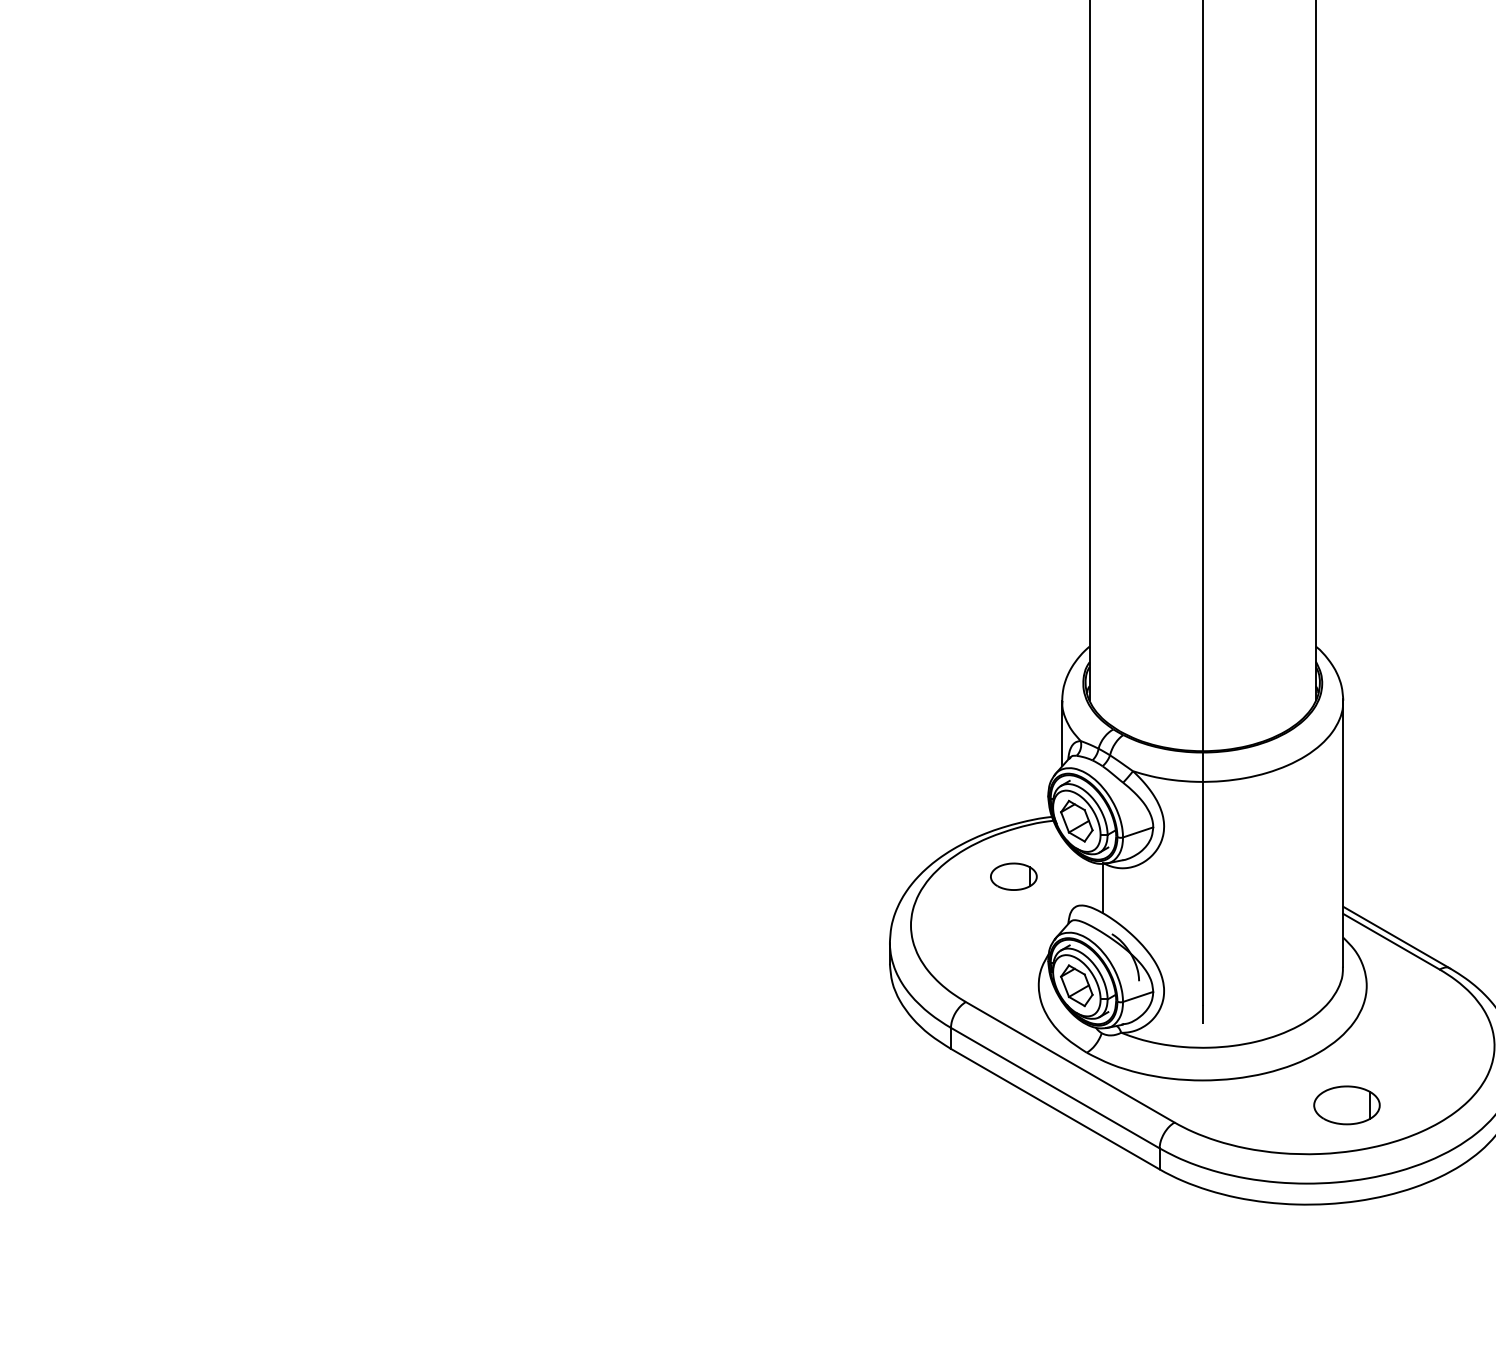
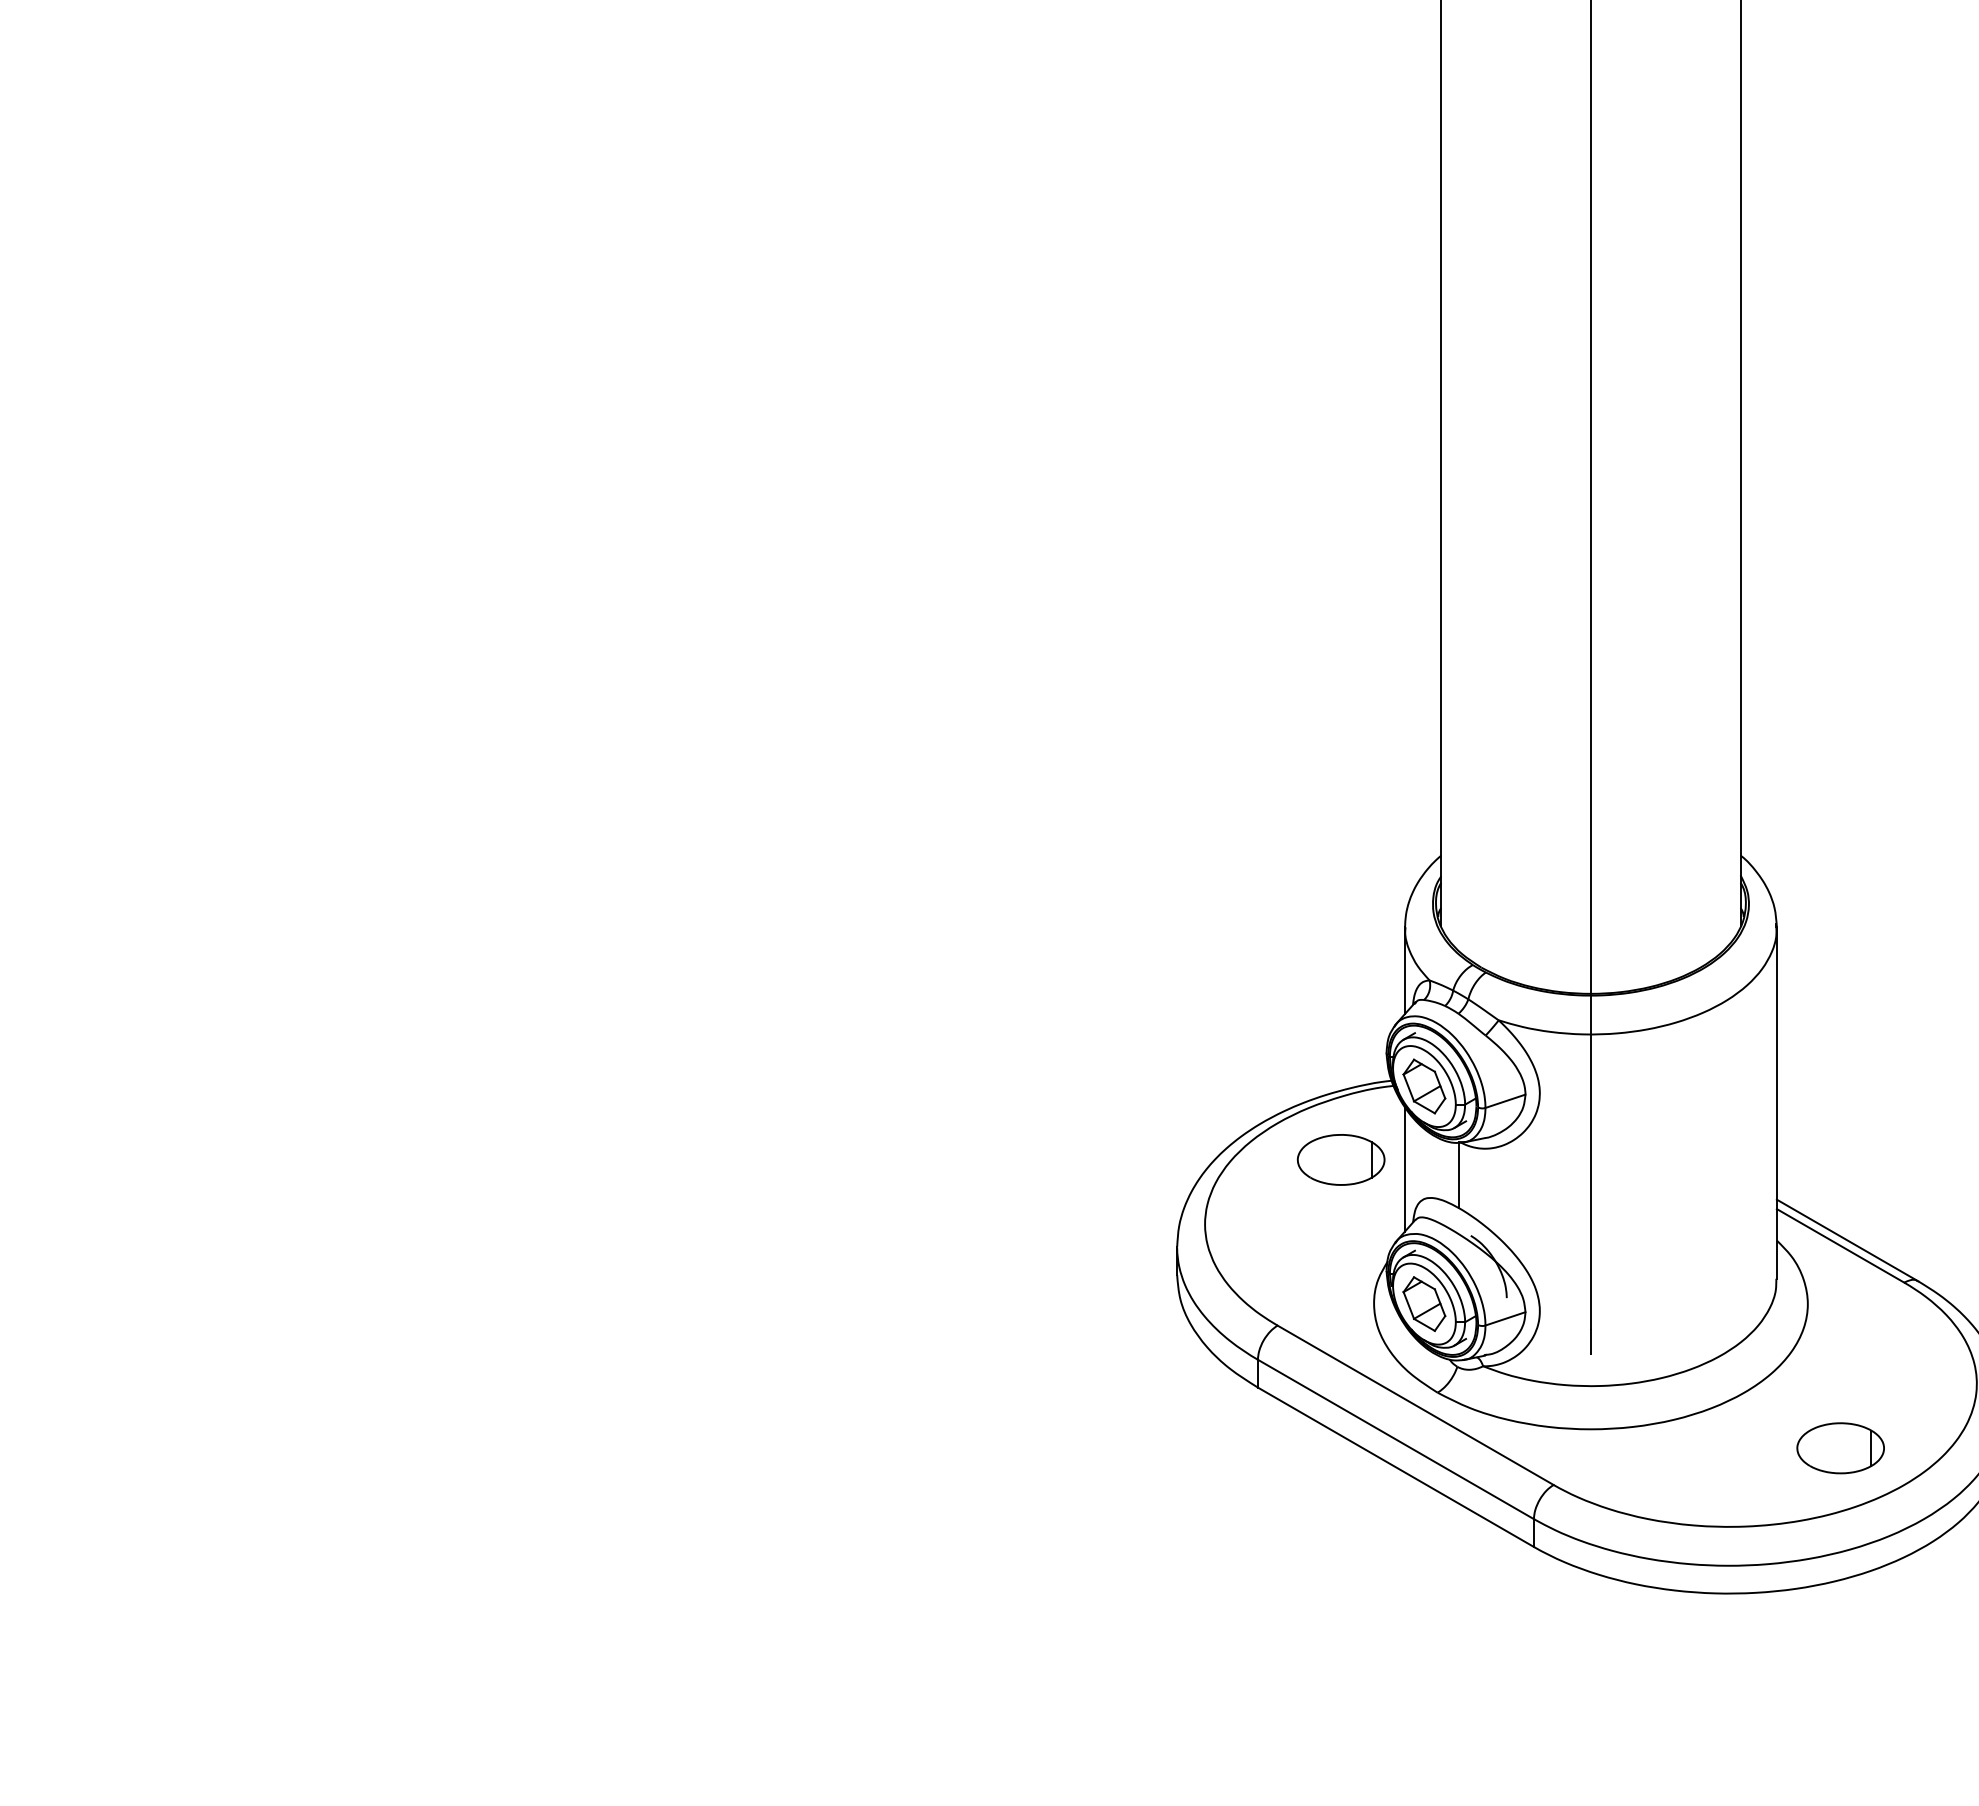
part: (1013, 876) -> (1340, 1159), size x1.43
line: (1062, 884) -> (1405, 1169), added
part: (1346, 1105) -> (1840, 1448), moved

